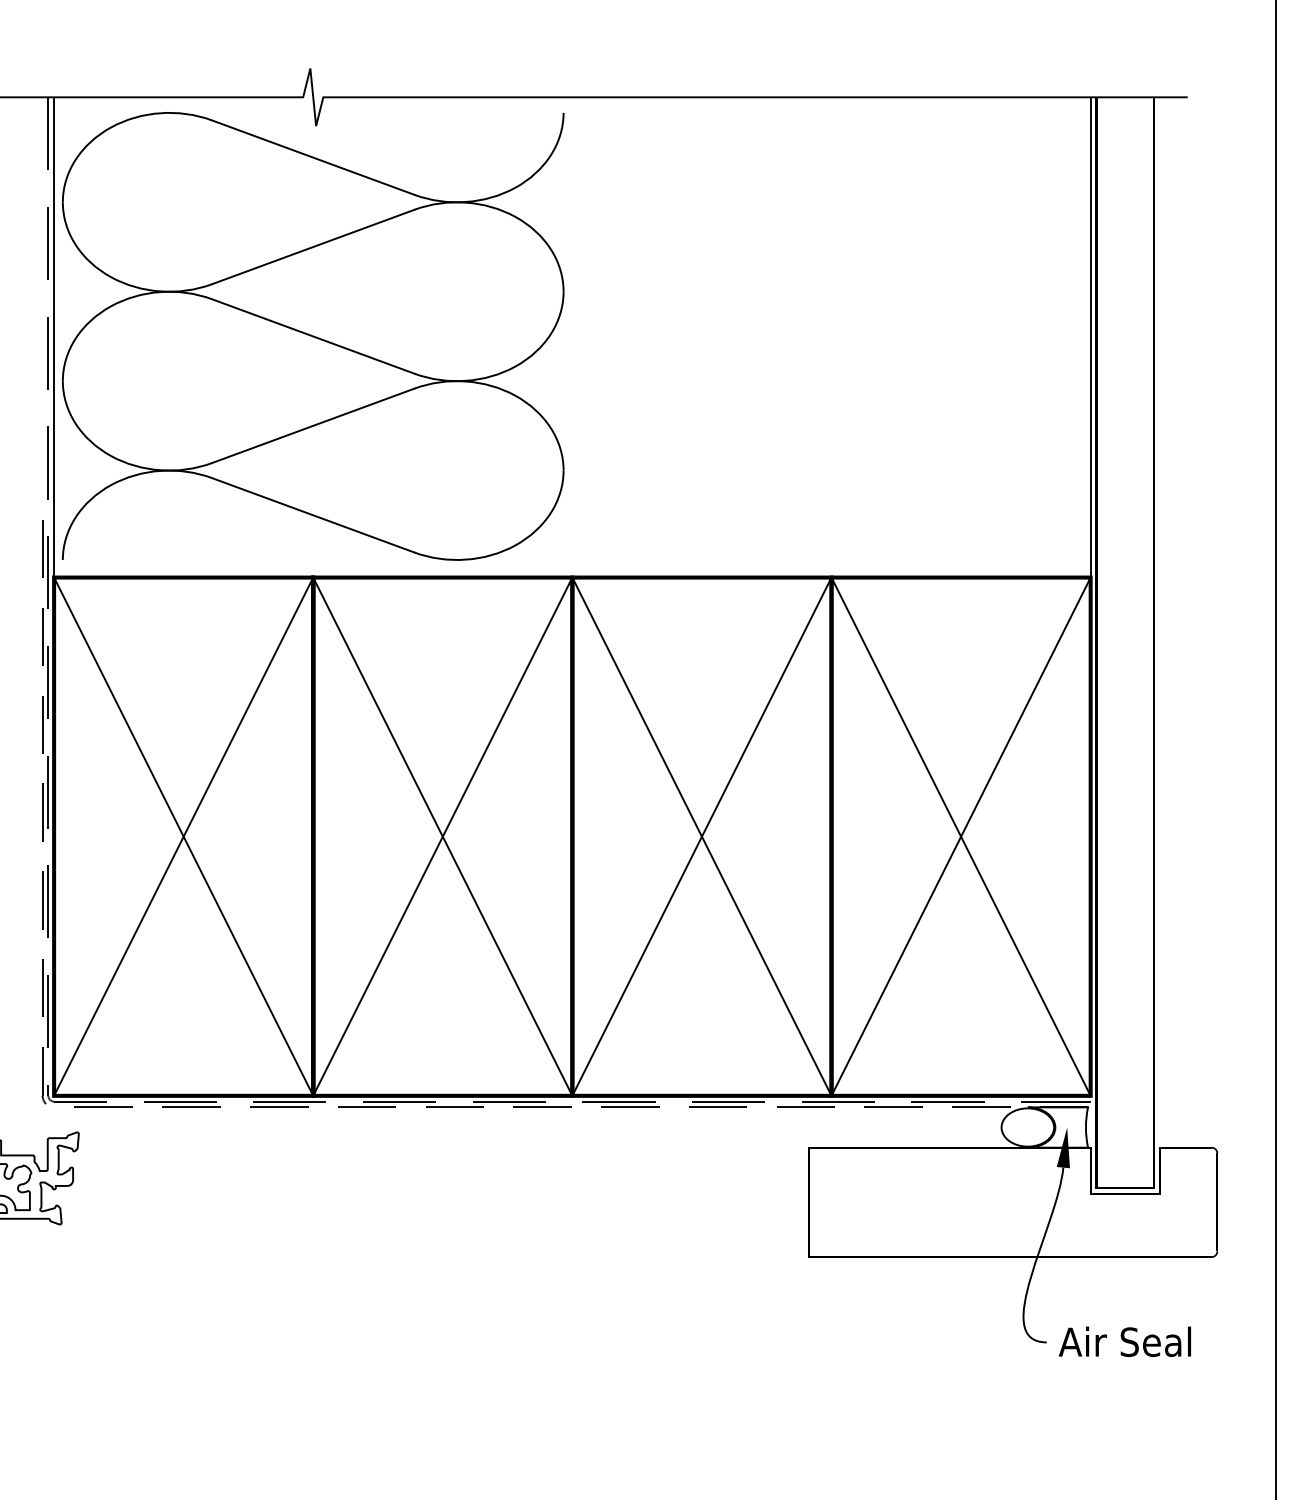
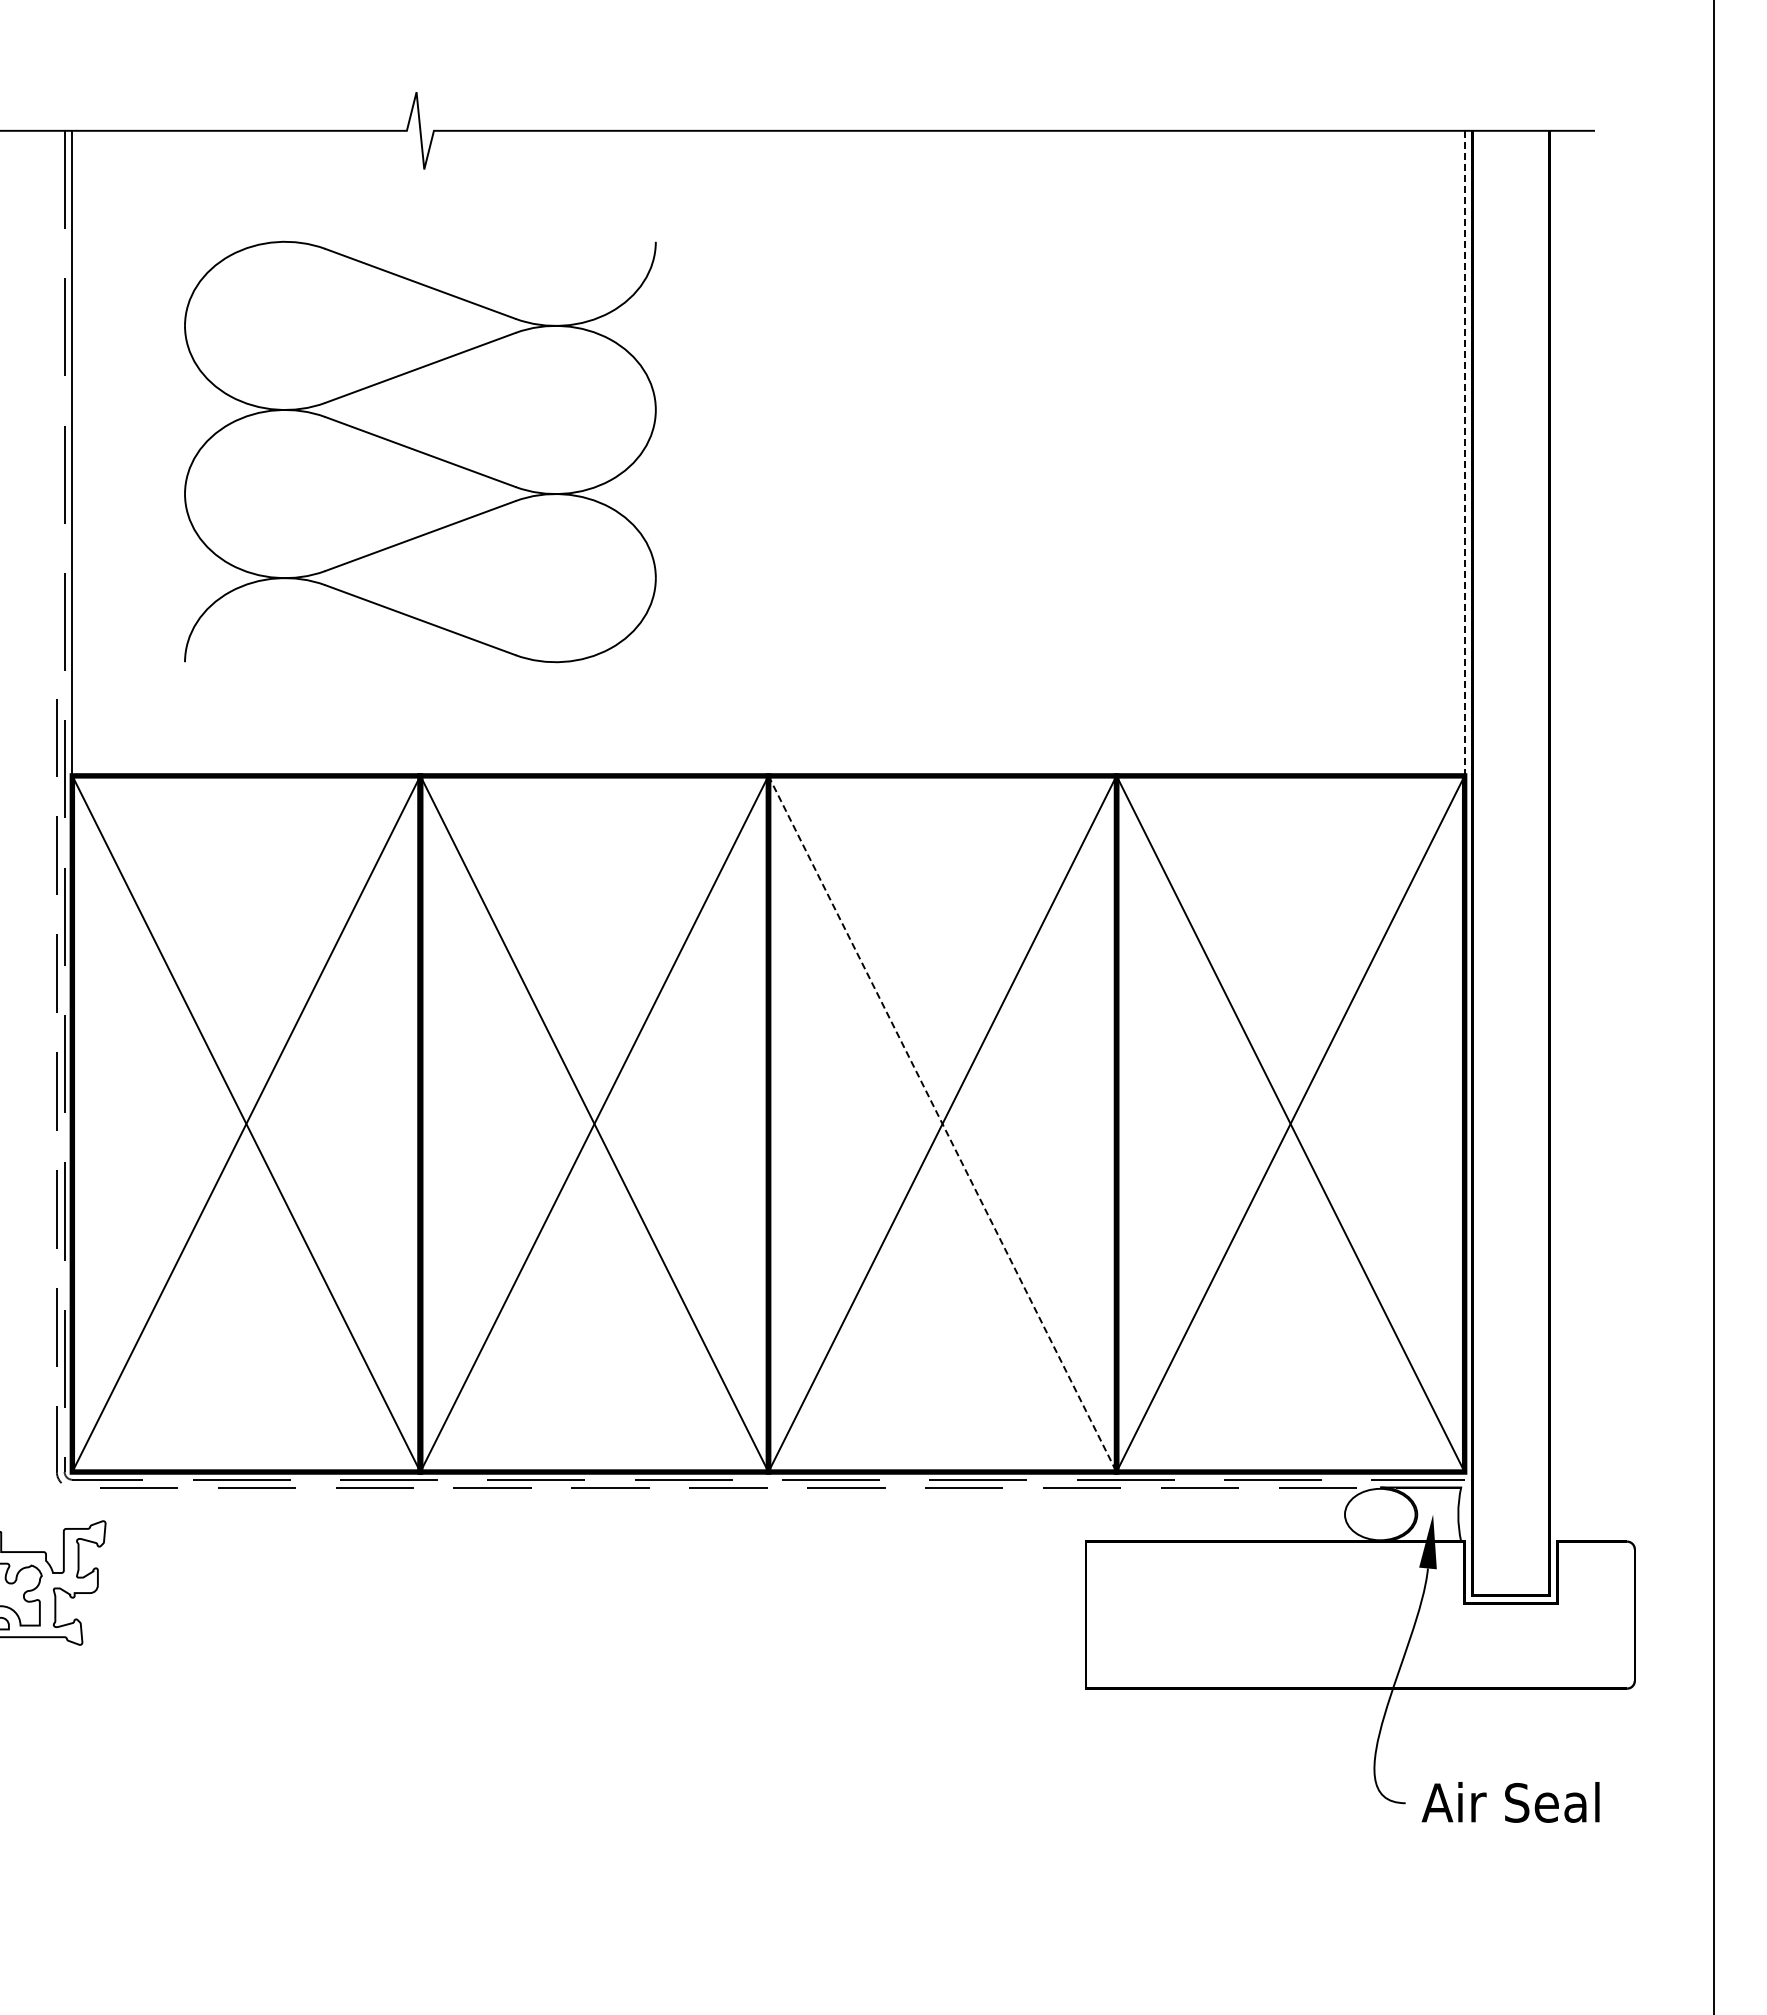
part: (313, 336) -> (420, 451), size x0.7
line: (1090, 337) -> (1464, 453), solid -> dashed
line: (701, 837) -> (942, 1124), solid -> dashed

